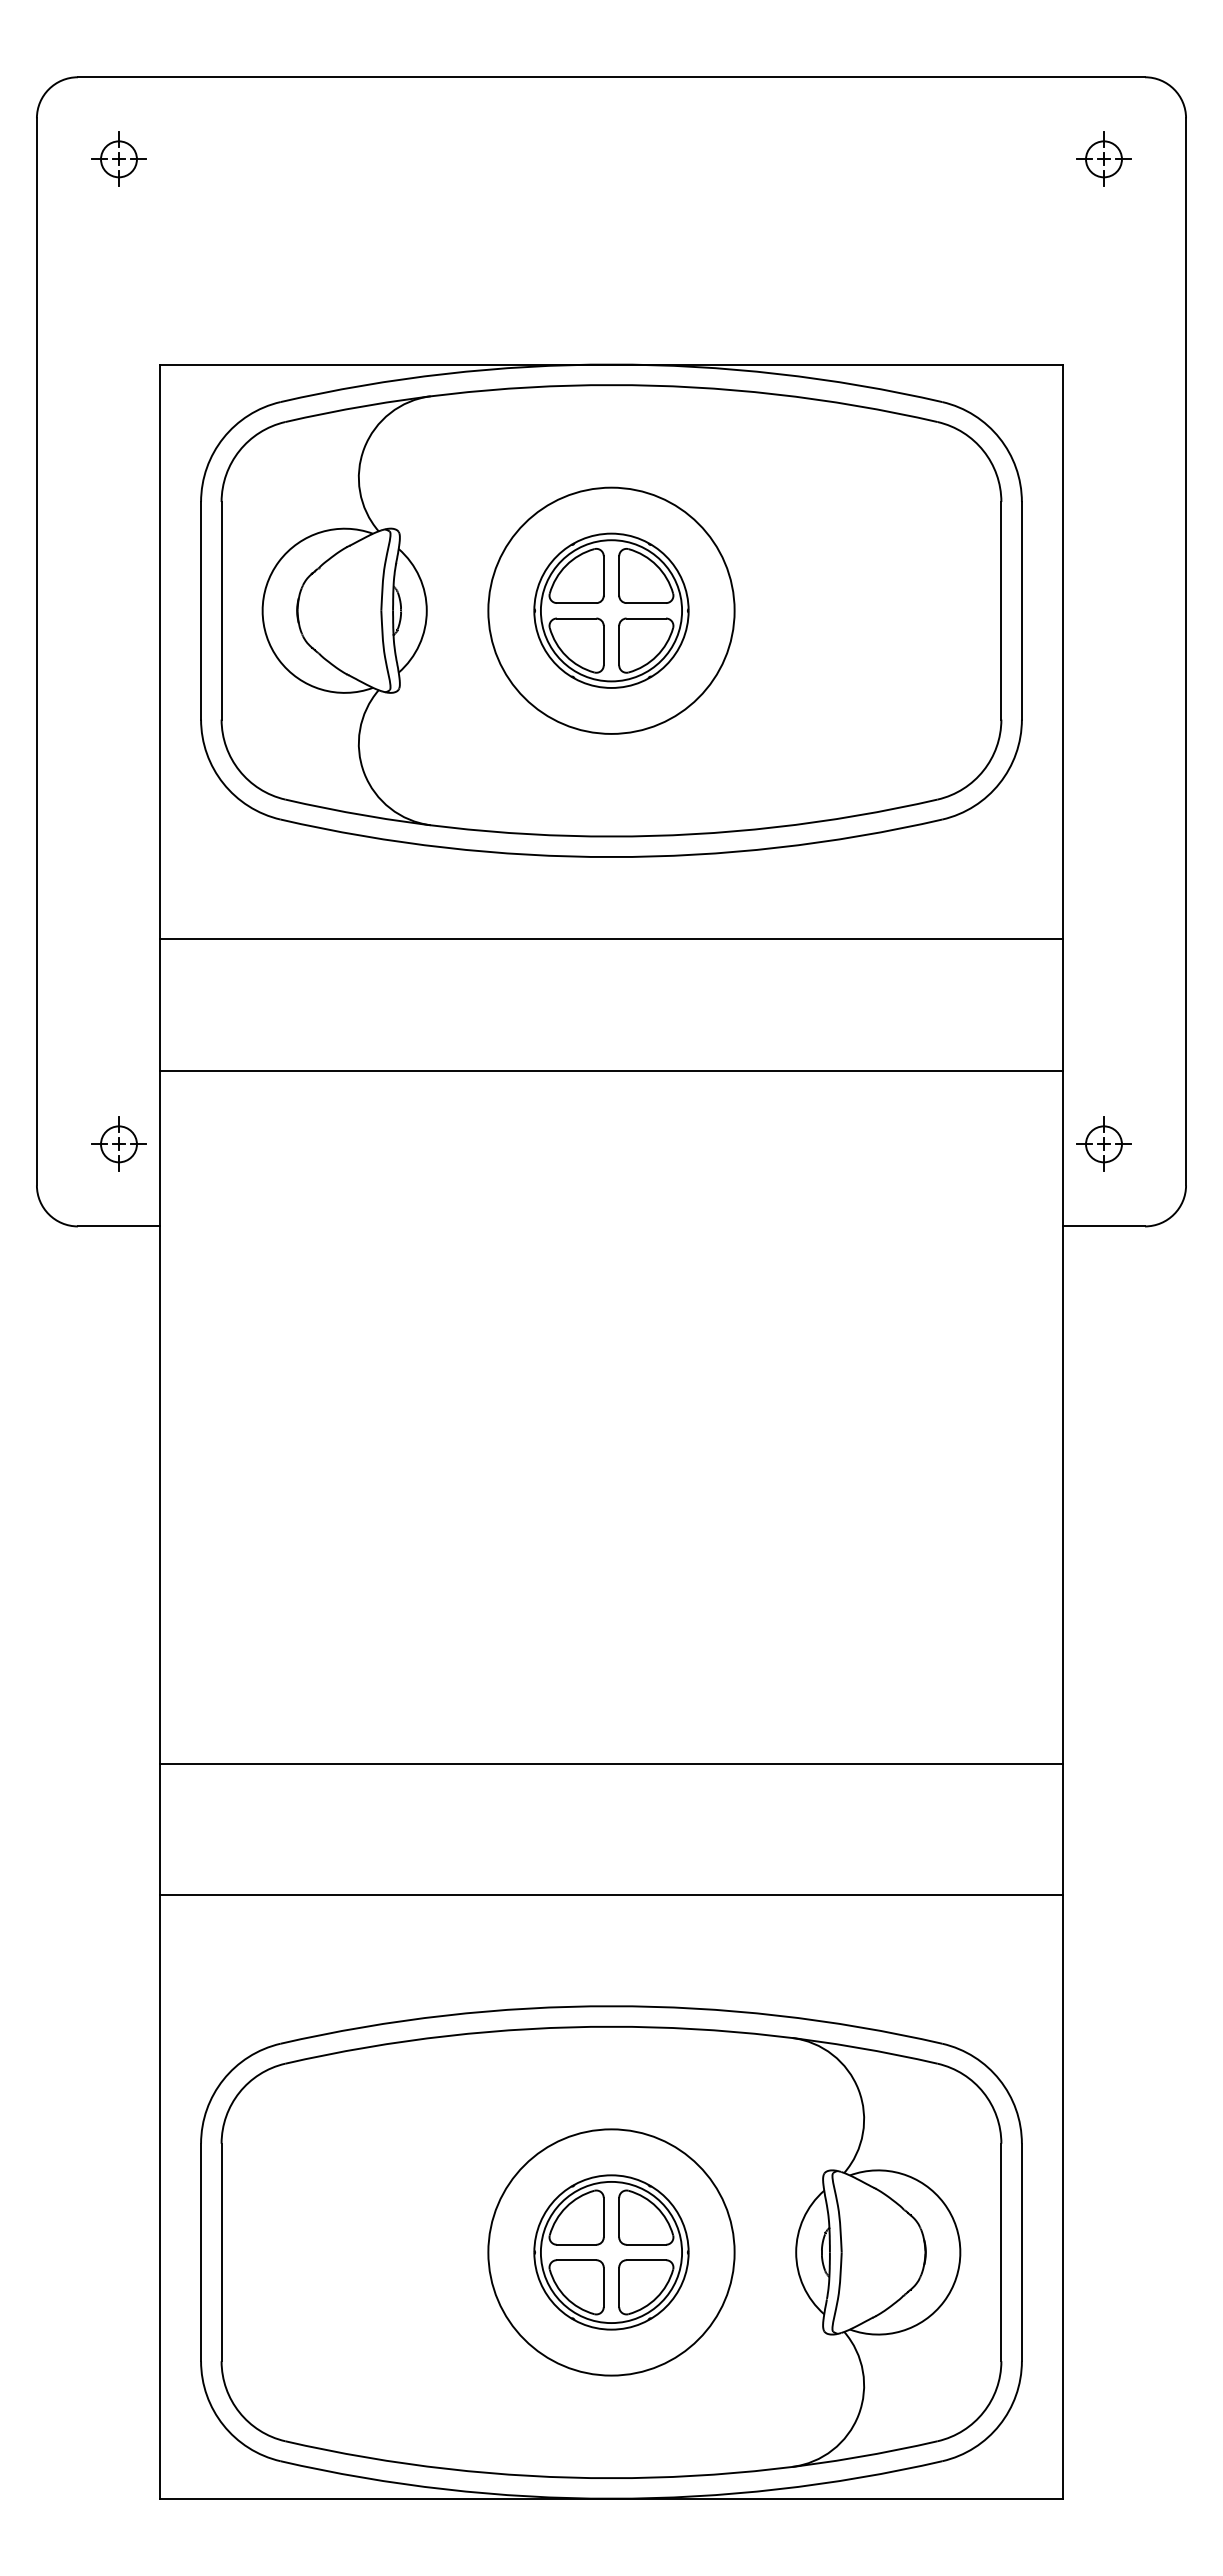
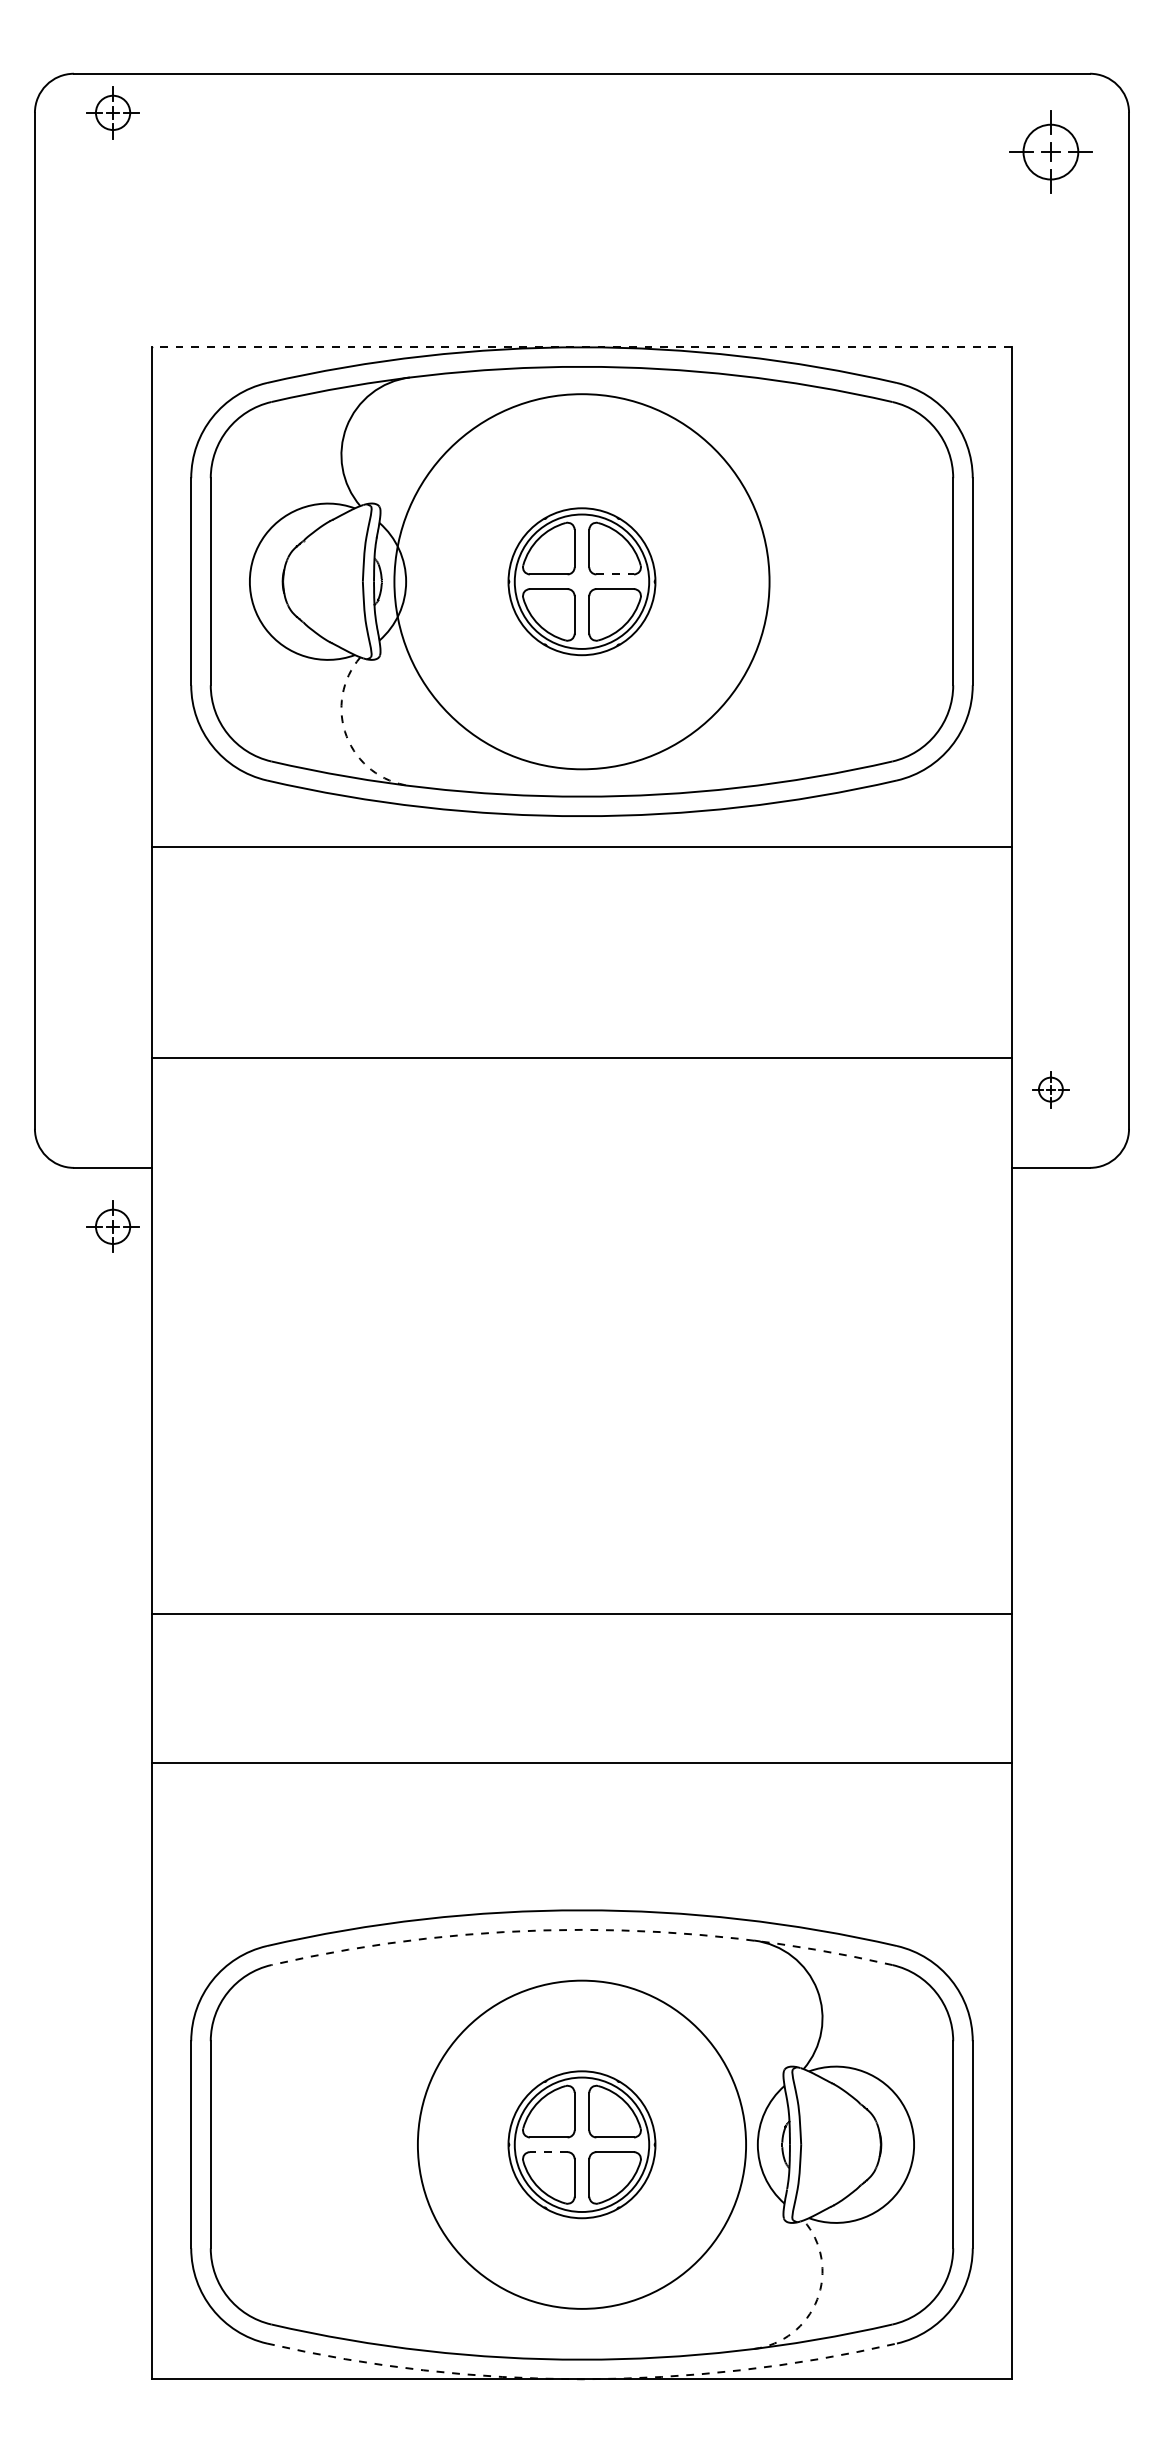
part: (118, 158) -> (112, 112), moved
part: (1103, 158) -> (1050, 151), size x1.6
line: (610, 364) -> (581, 347), solid -> dashed
line: (646, 603) -> (615, 574), solid -> dashed
circle: (611, 610) -> (582, 581), size x1.6
arc: (364, 773) -> (346, 736), solid -> dashed
line: (611, 939) -> (582, 847), moved
line: (611, 1070) -> (582, 1057), moved
part: (118, 1143) -> (112, 1226), moved
part: (1103, 1143) -> (1050, 1088), size x0.7
line: (611, 1763) -> (582, 1613), moved
line: (611, 1895) -> (582, 1763), moved
arc: (611, 2026) -> (582, 1929), solid -> dashed
circle: (611, 2252) -> (582, 2144), size x1.4
line: (576, 2260) -> (548, 2152), solid -> dashed
arc: (858, 2414) -> (817, 2299), solid -> dashed
arc: (611, 2498) -> (582, 2379), solid -> dashed

